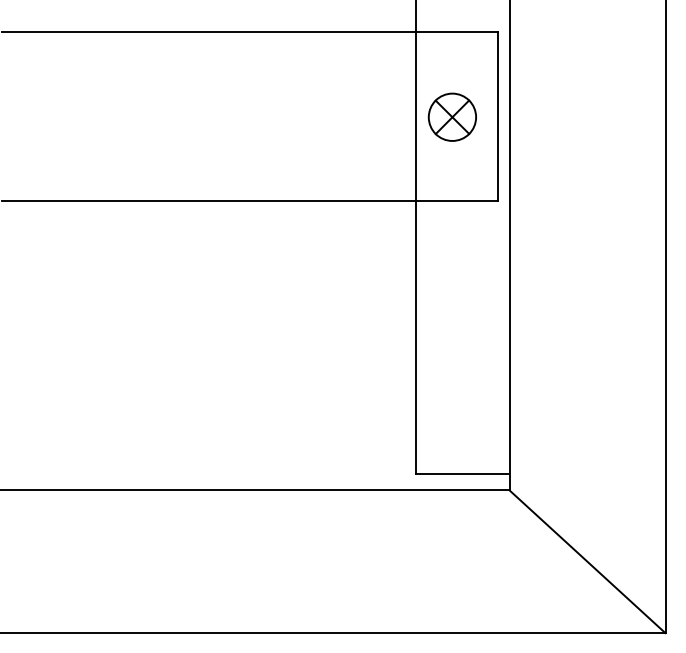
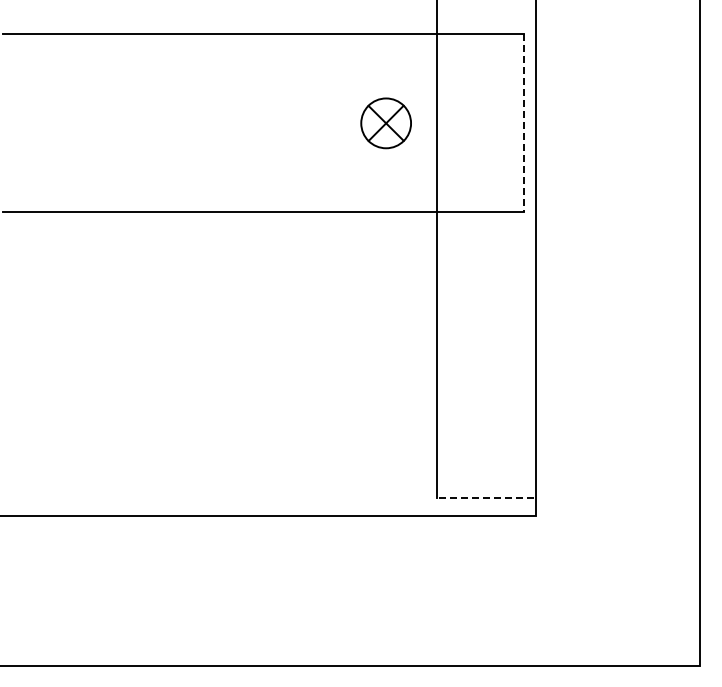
line: (498, 116) -> (524, 122), solid -> dashed
part: (451, 117) -> (385, 123), moved
line: (461, 473) -> (485, 498), solid -> dashed
line: (587, 561) -> (618, 590), removed

